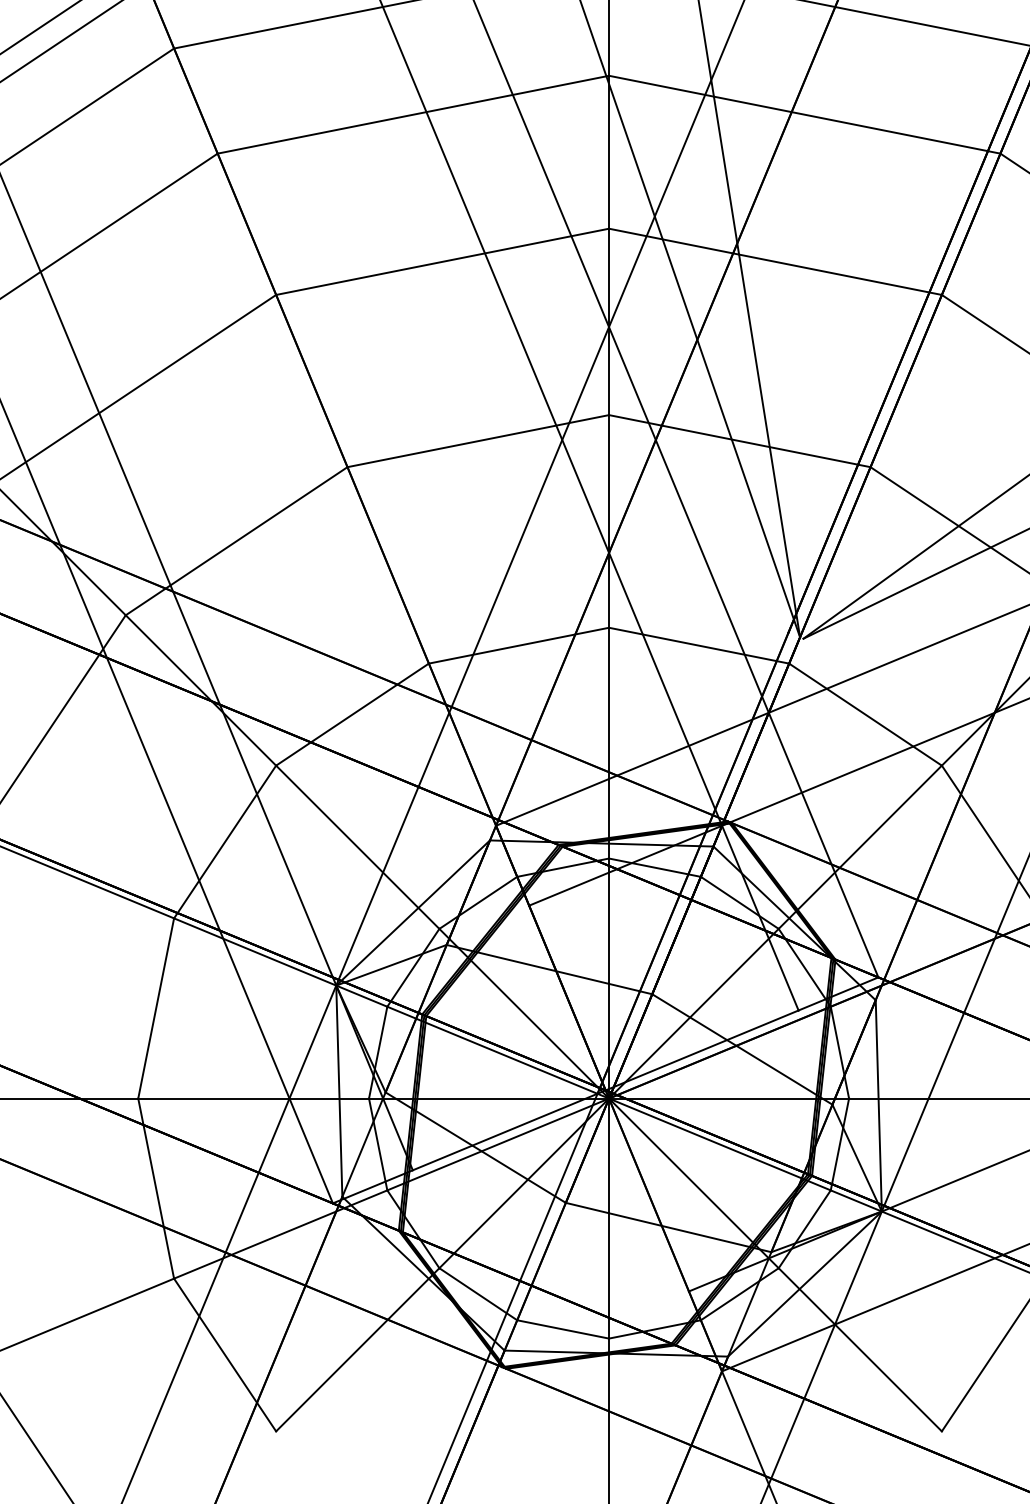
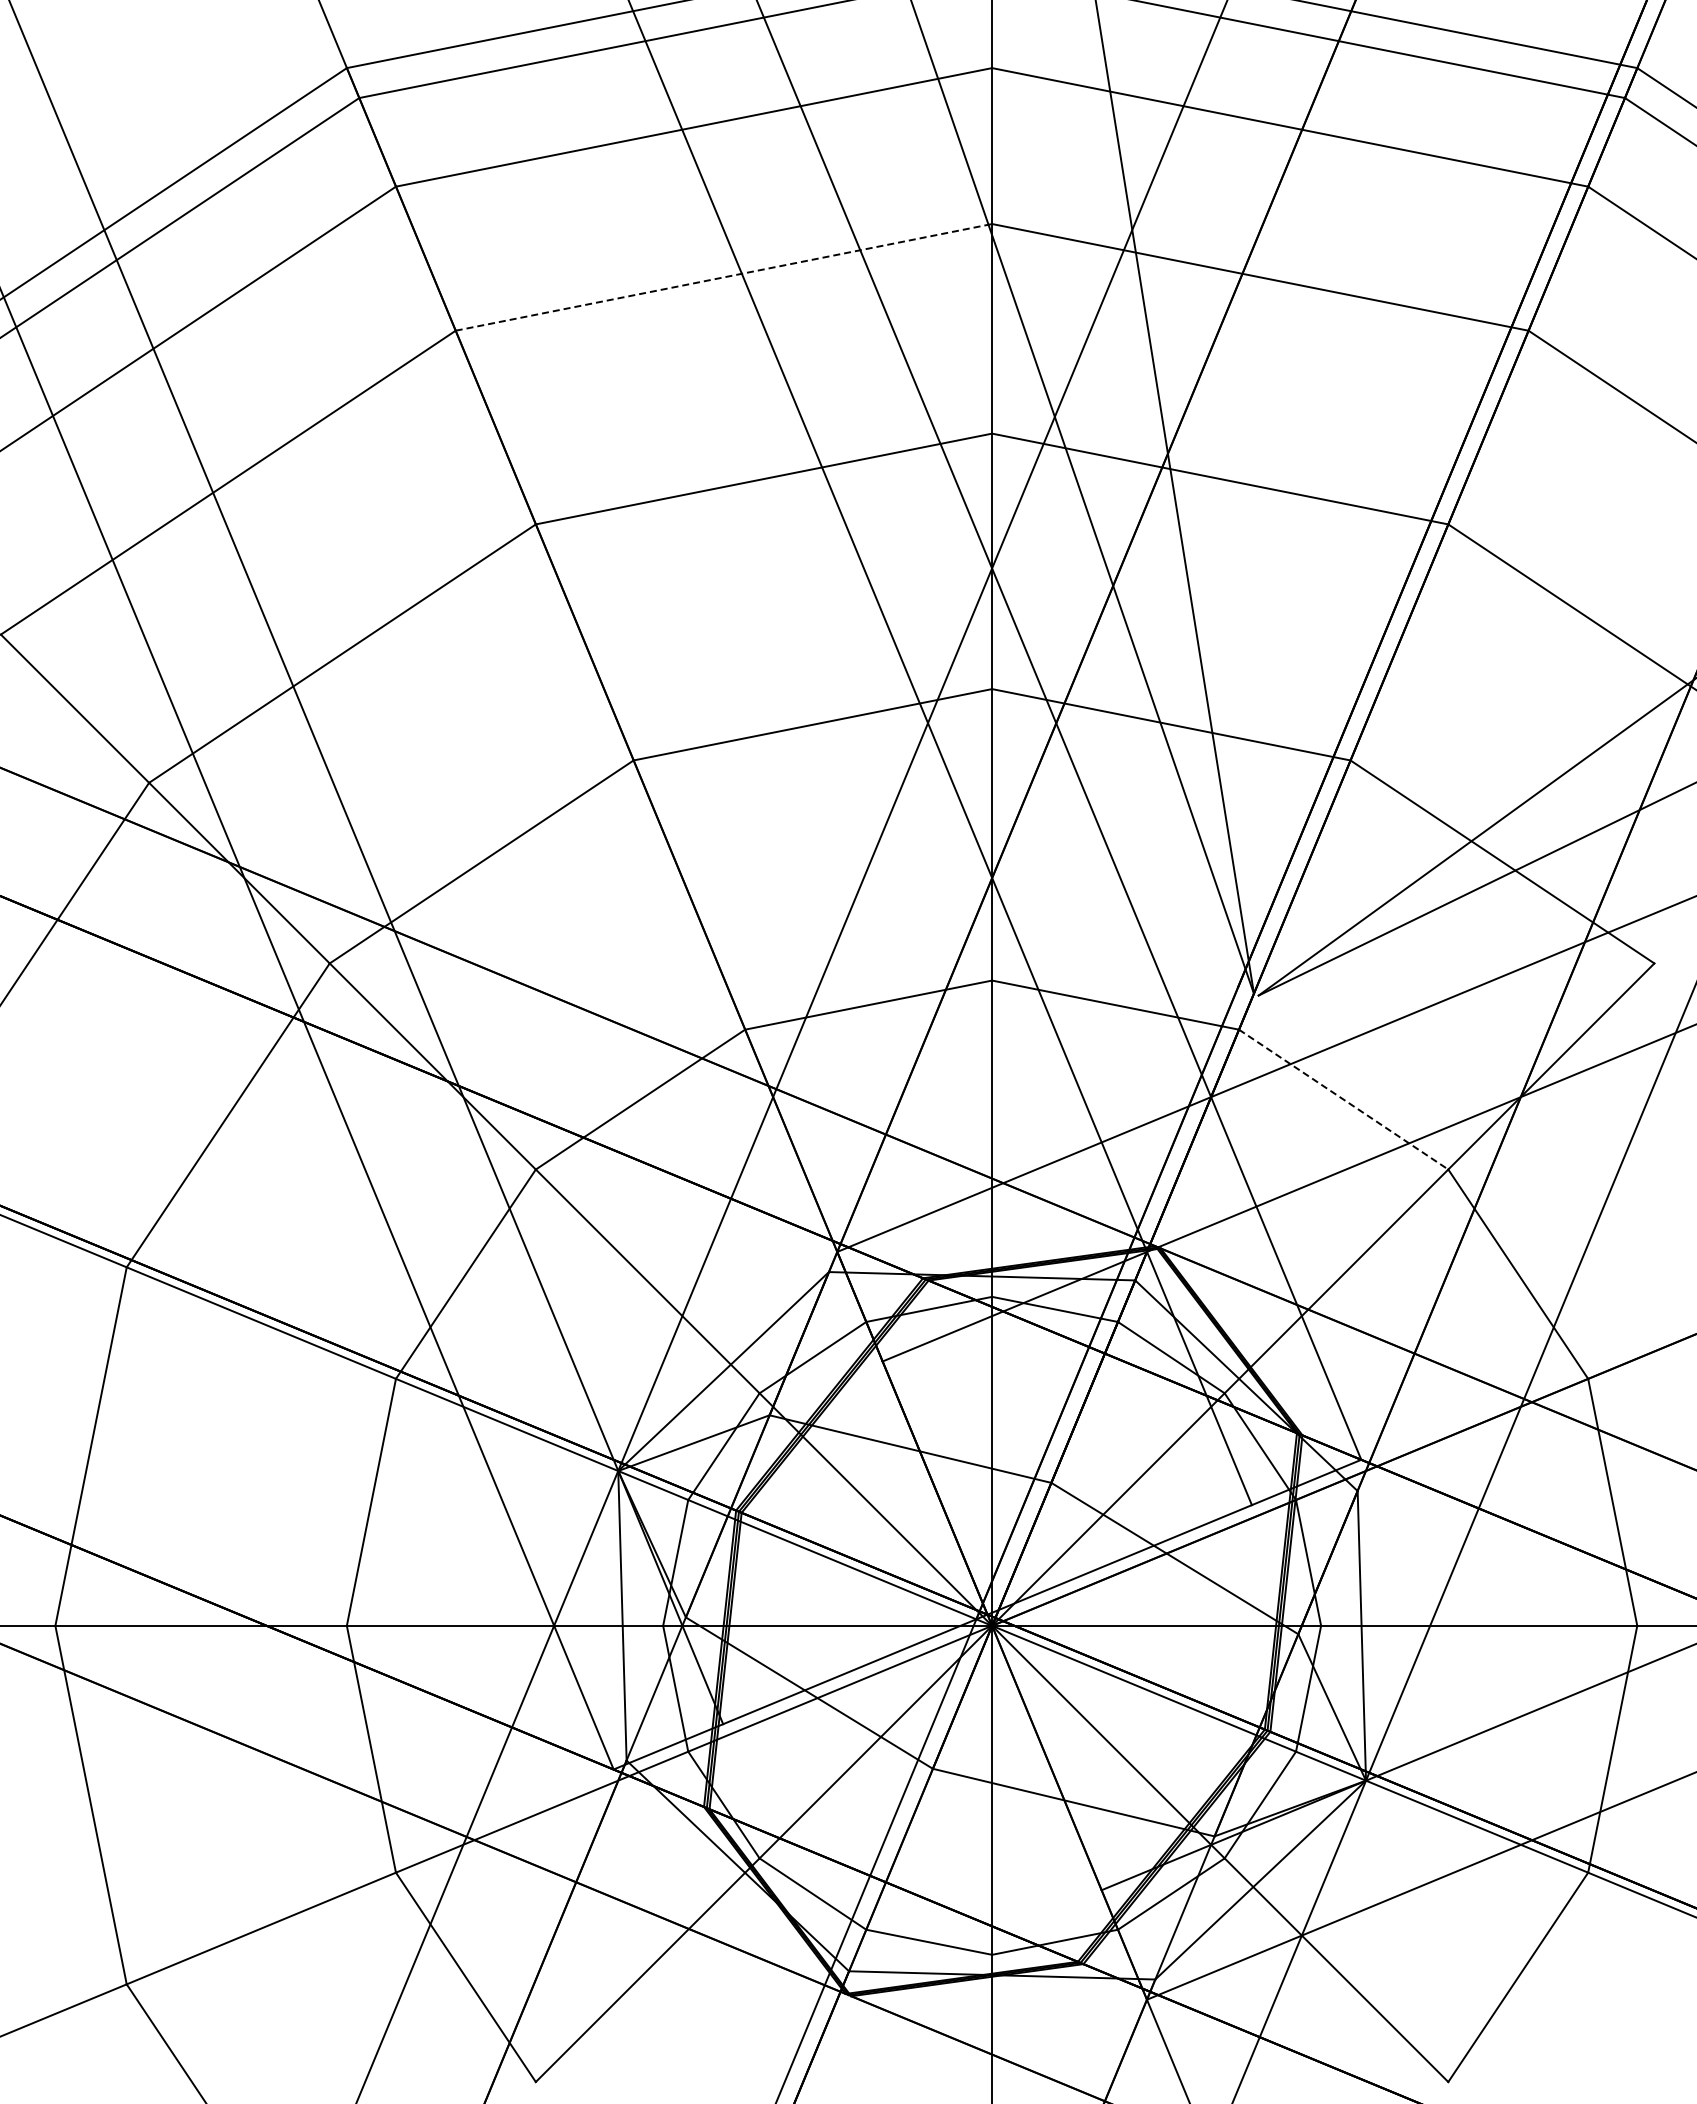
line: (413, 114) -> (724, 277), solid -> dashed
line: (865, 714) -> (1343, 1099), solid -> dashed

